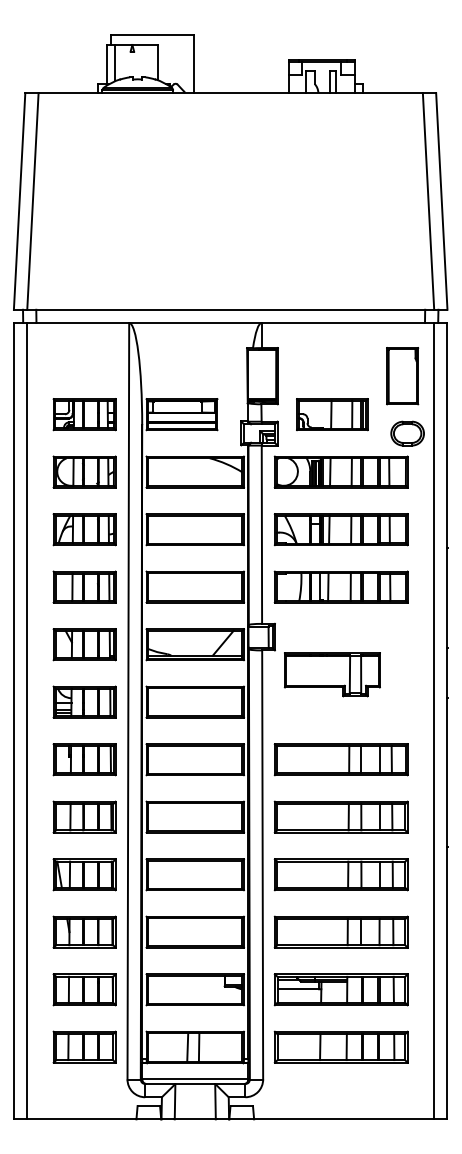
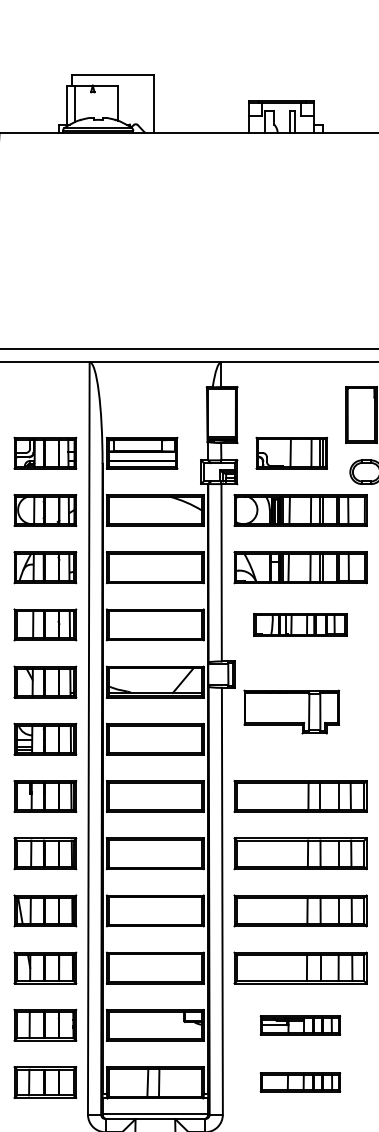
part: (340, 586) -> (299, 624), size x0.7
part: (340, 989) -> (299, 1025), size x0.6
part: (340, 1046) -> (299, 1081), size x0.6

